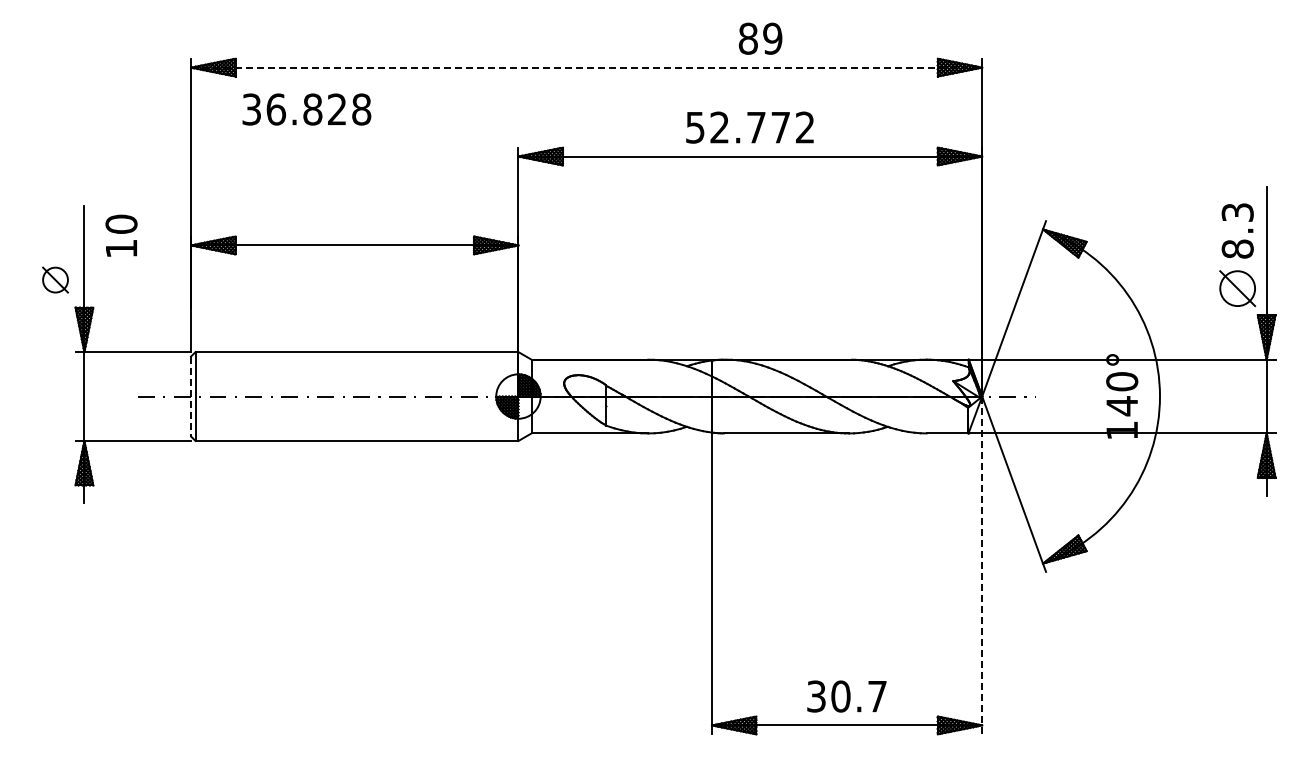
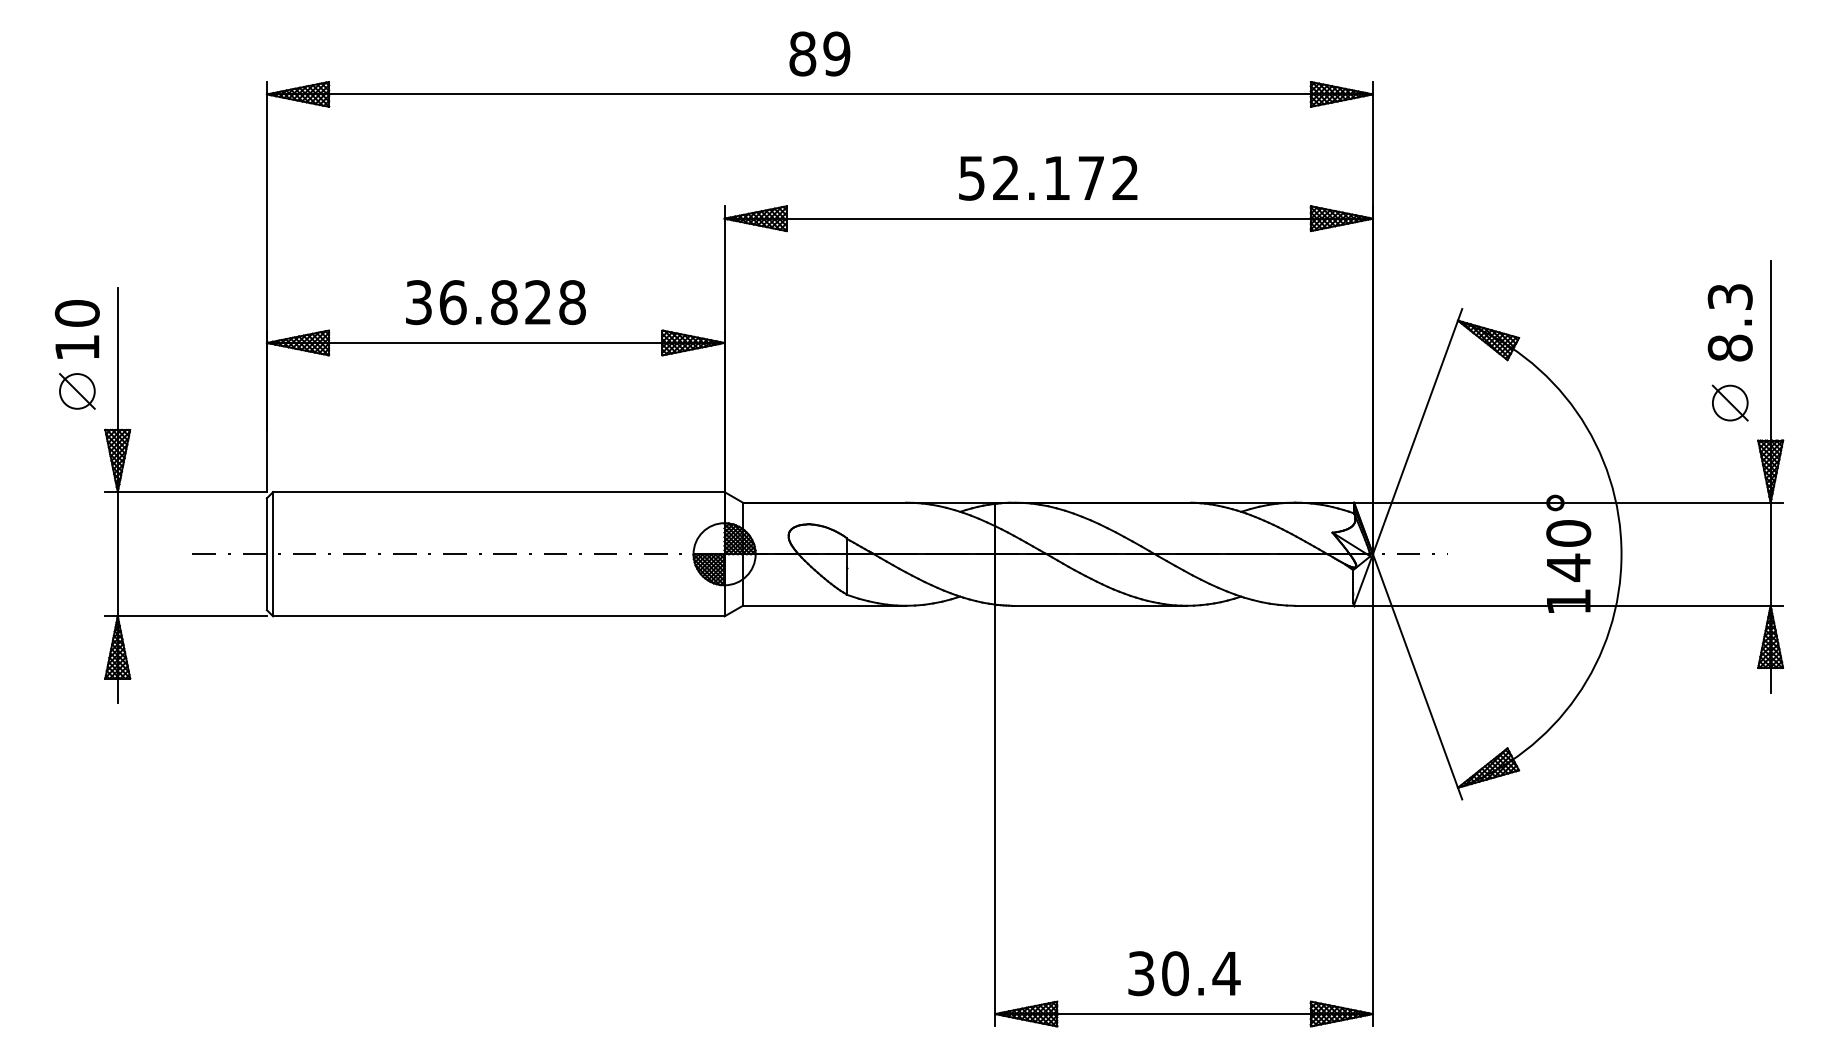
text: (760, 38) -> (819, 53), moved
line: (586, 67) -> (819, 94), dashed -> solid
text: (306, 109) -> (495, 302), moved
text: (756, 127) -> (1057, 178), 52.772 -> 52.172
text: (121, 235) -> (77, 329), moved
part: (1237, 287) -> (1729, 401), size x0.71
line: (191, 397) -> (267, 555), dashed -> solid
line: (982, 565) -> (1373, 790), dashed -> solid
text: (877, 696) -> (1226, 973), 30.7 -> 30.4

